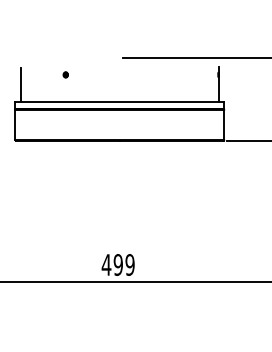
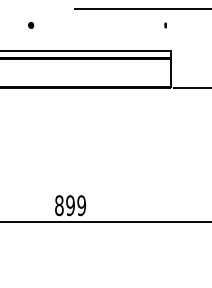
part: (65, 74) -> (30, 24), moved
line: (218, 84) -> (165, 34), removed
text: (106, 264) -> (59, 205), 499 -> 899

